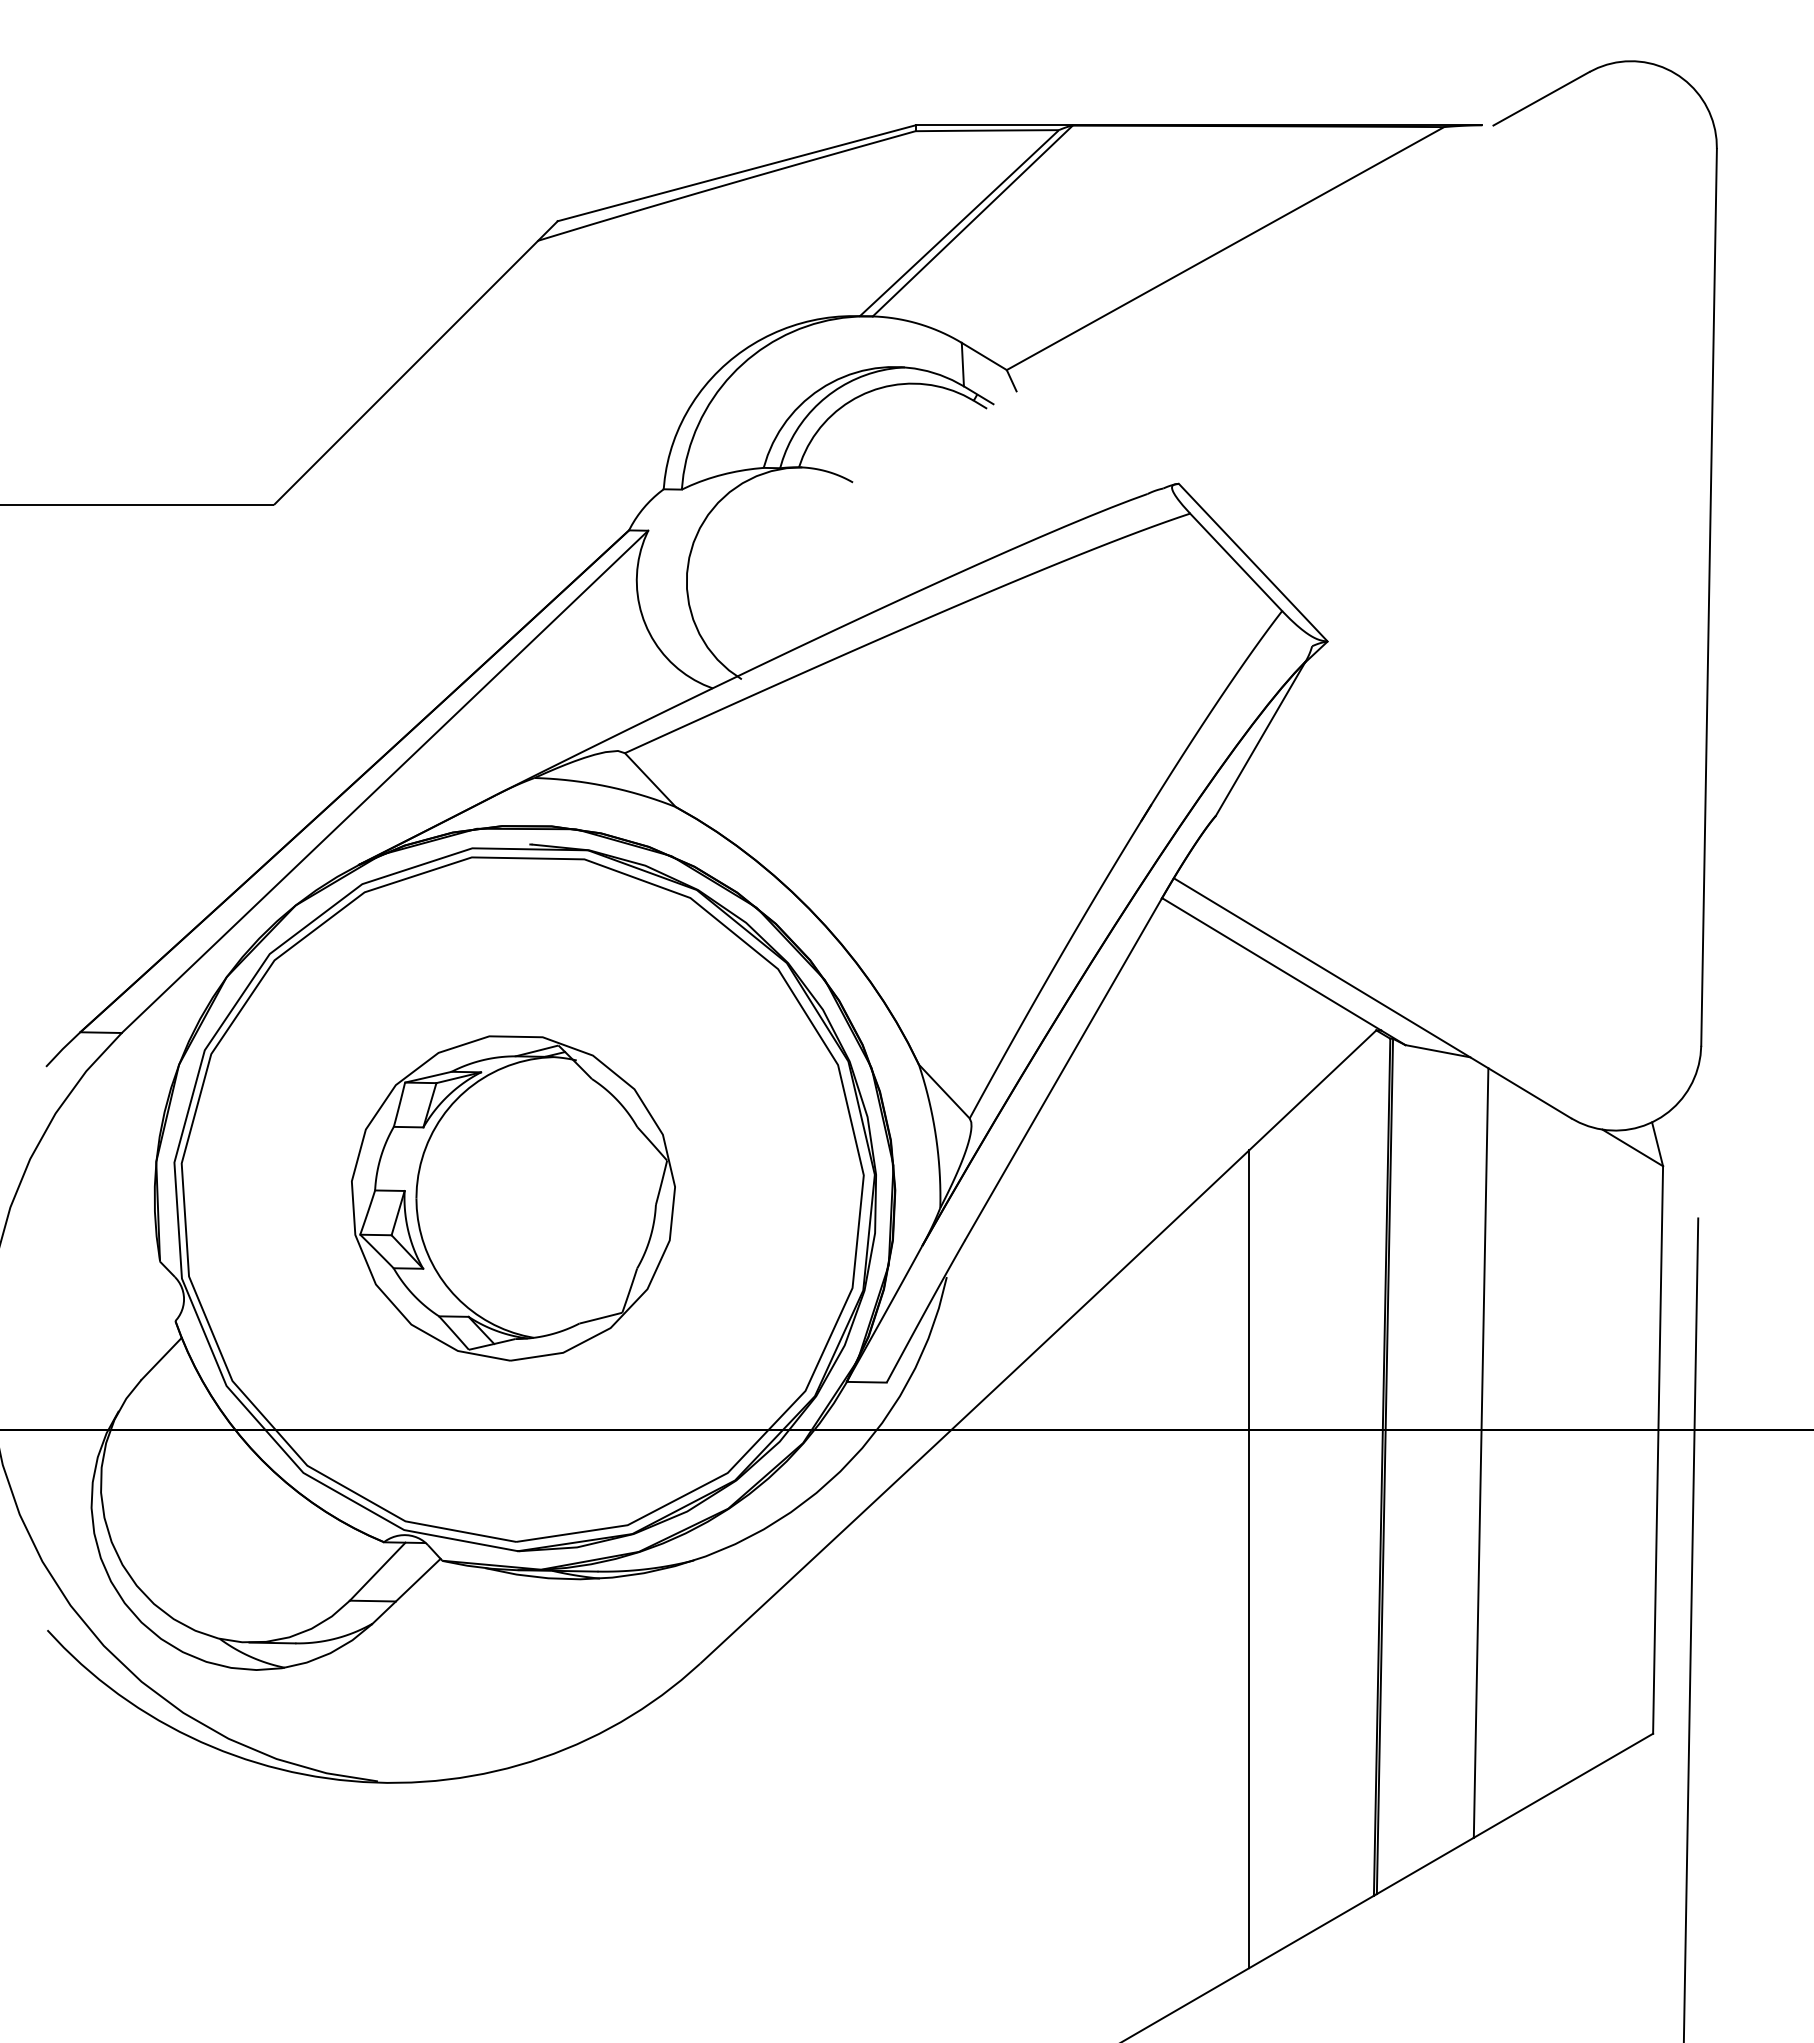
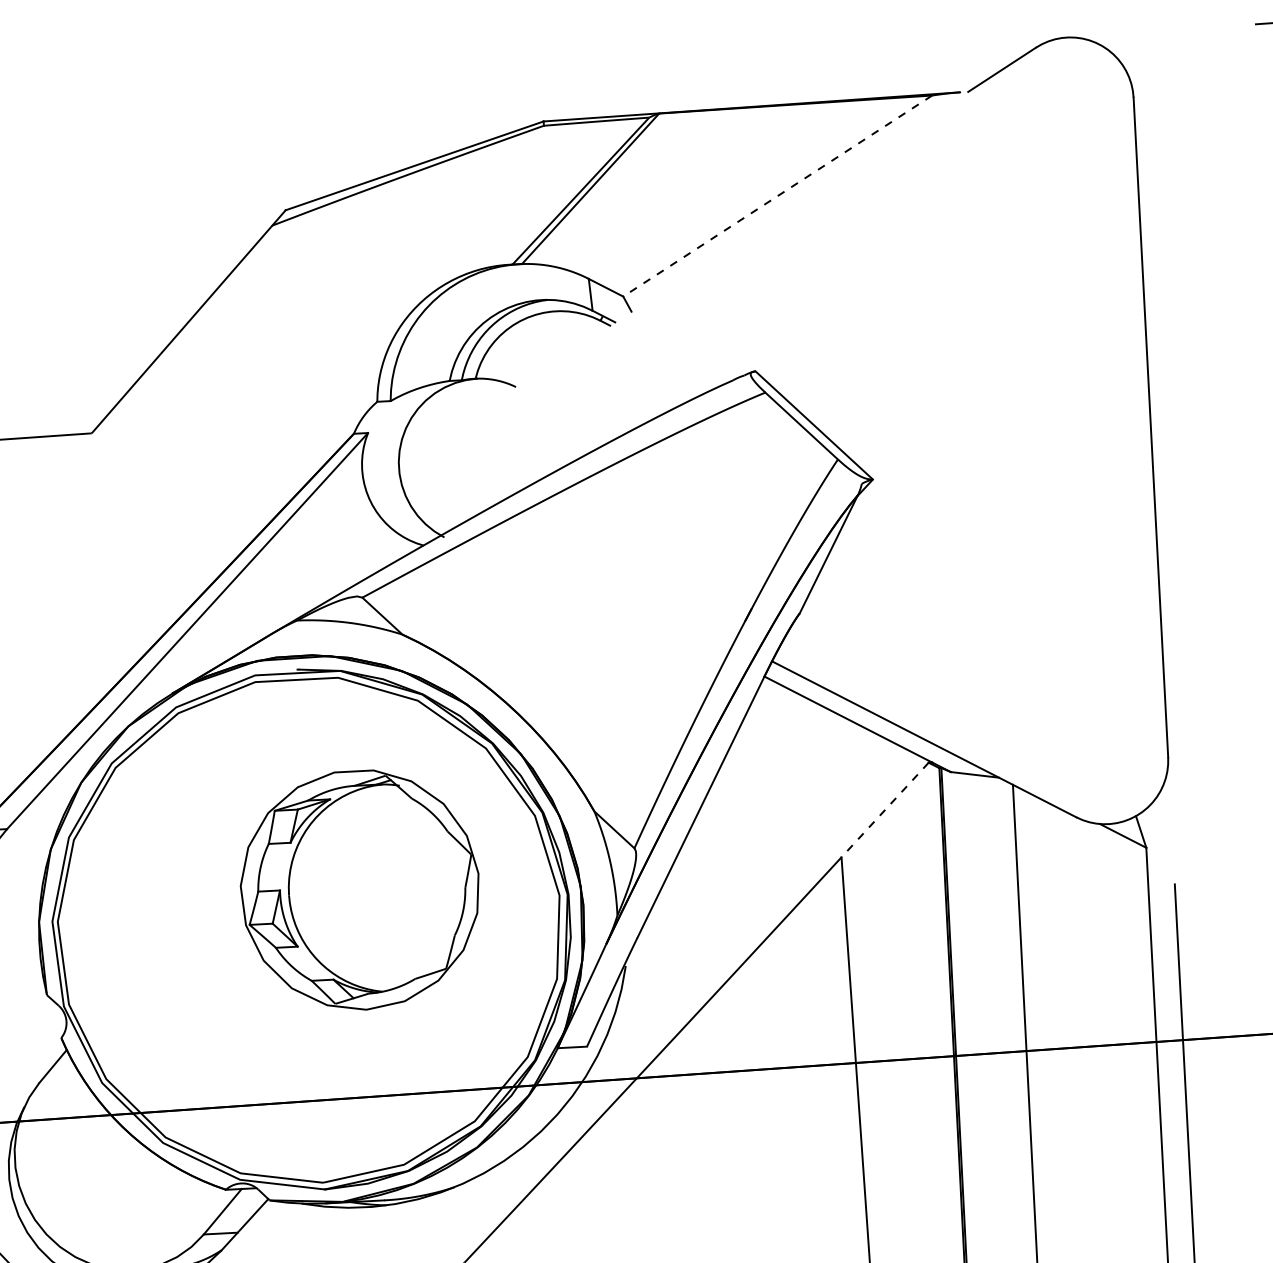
line: (1225, 248) -> (777, 196), solid -> dashed
line: (1312, 1090) -> (884, 810), solid -> dashed
part: (513, 1198) -> (360, 890), moved

